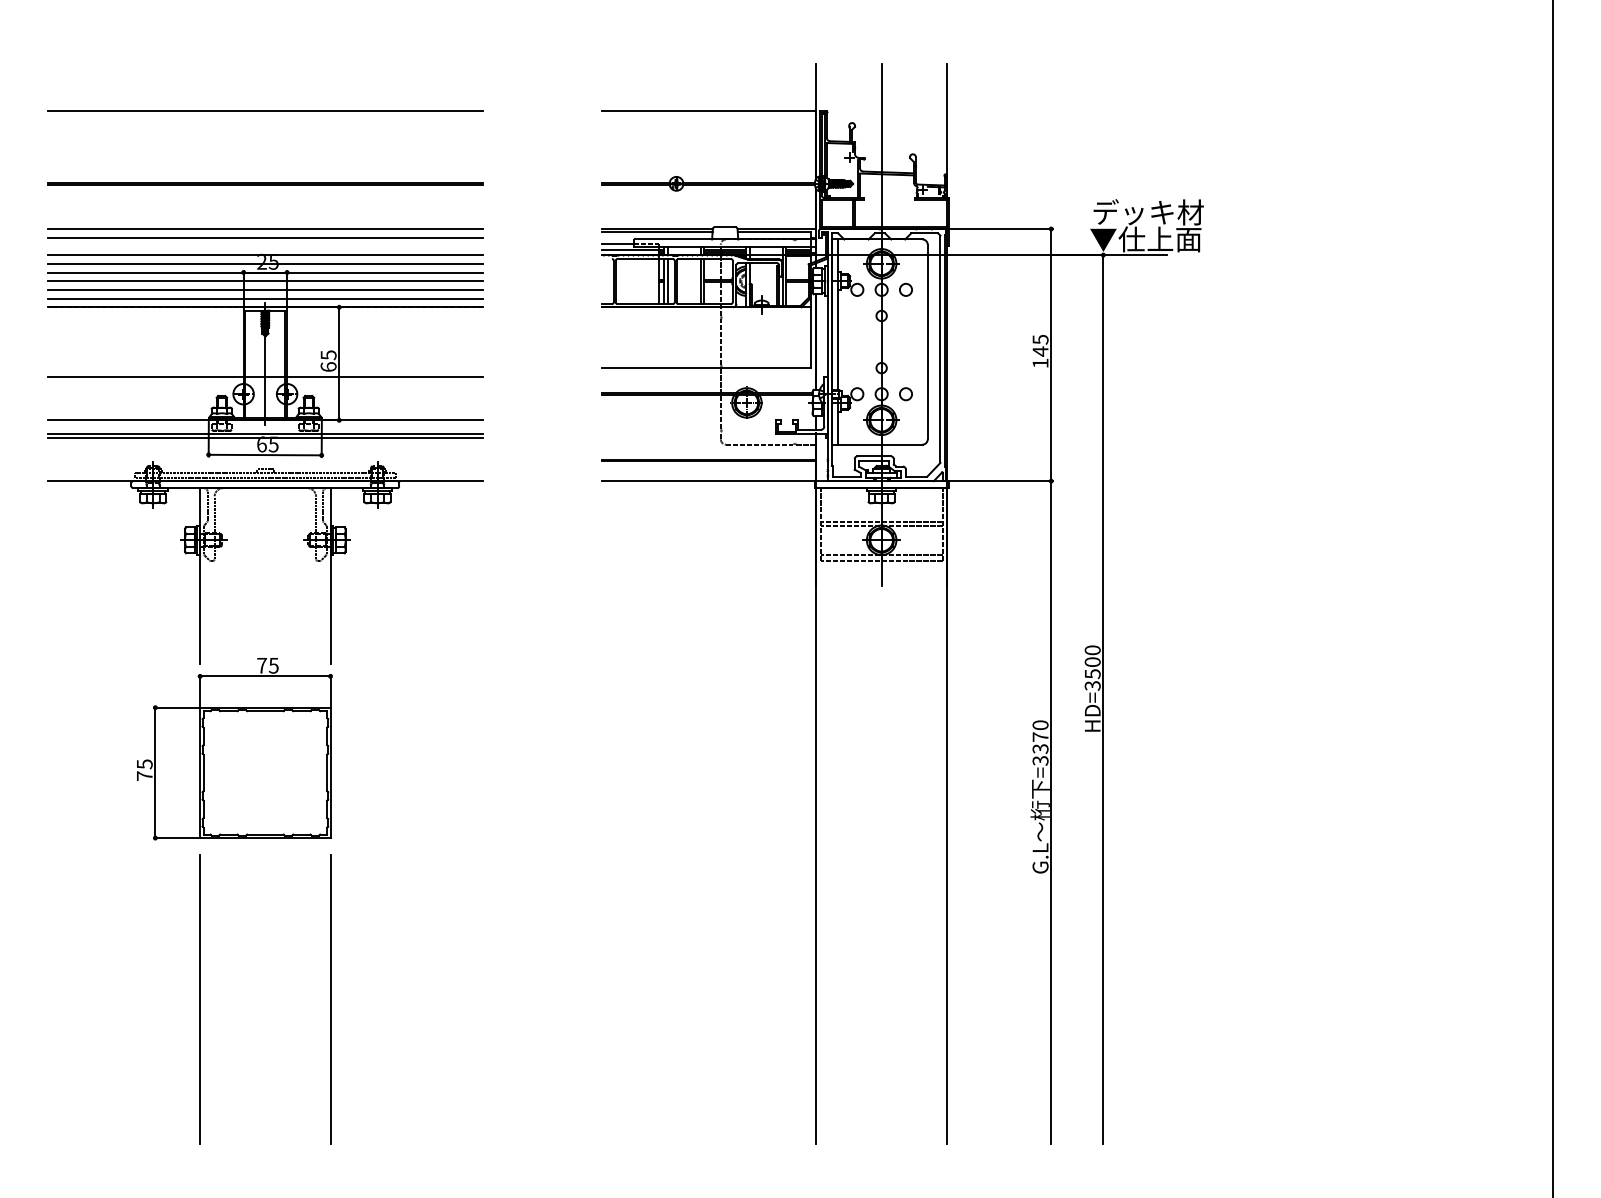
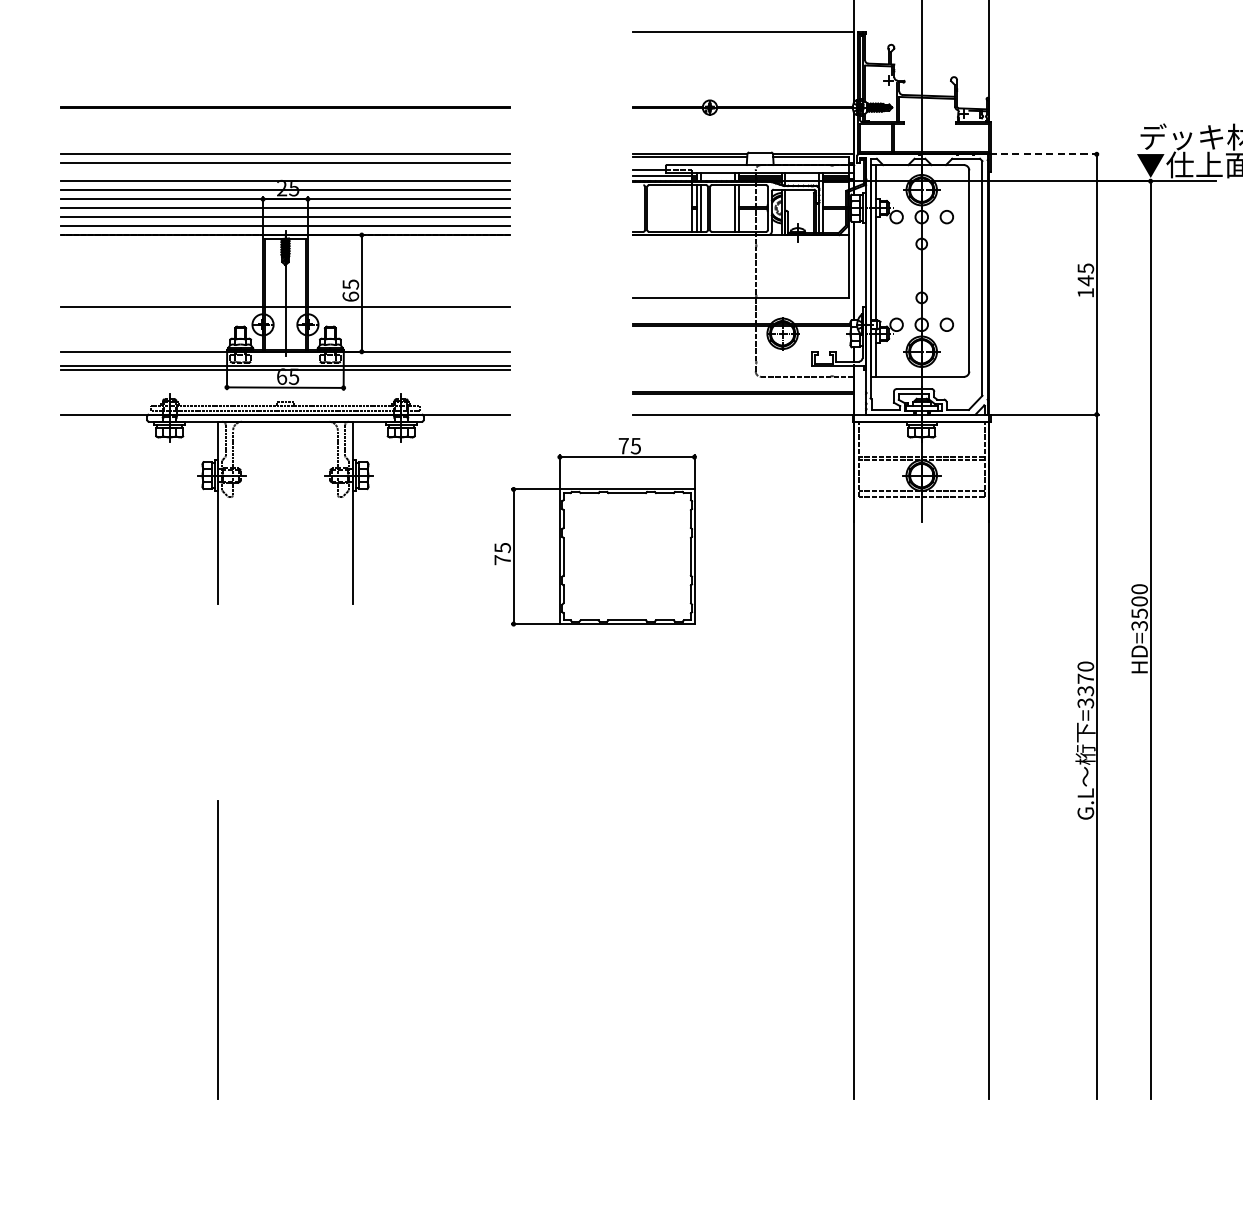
line: (265, 110) -> (285, 31), removed
line: (1000, 229) -> (1044, 154), solid -> dashed
part: (234, 749) -> (595, 532), moved
line: (330, 999) -> (352, 949), removed

